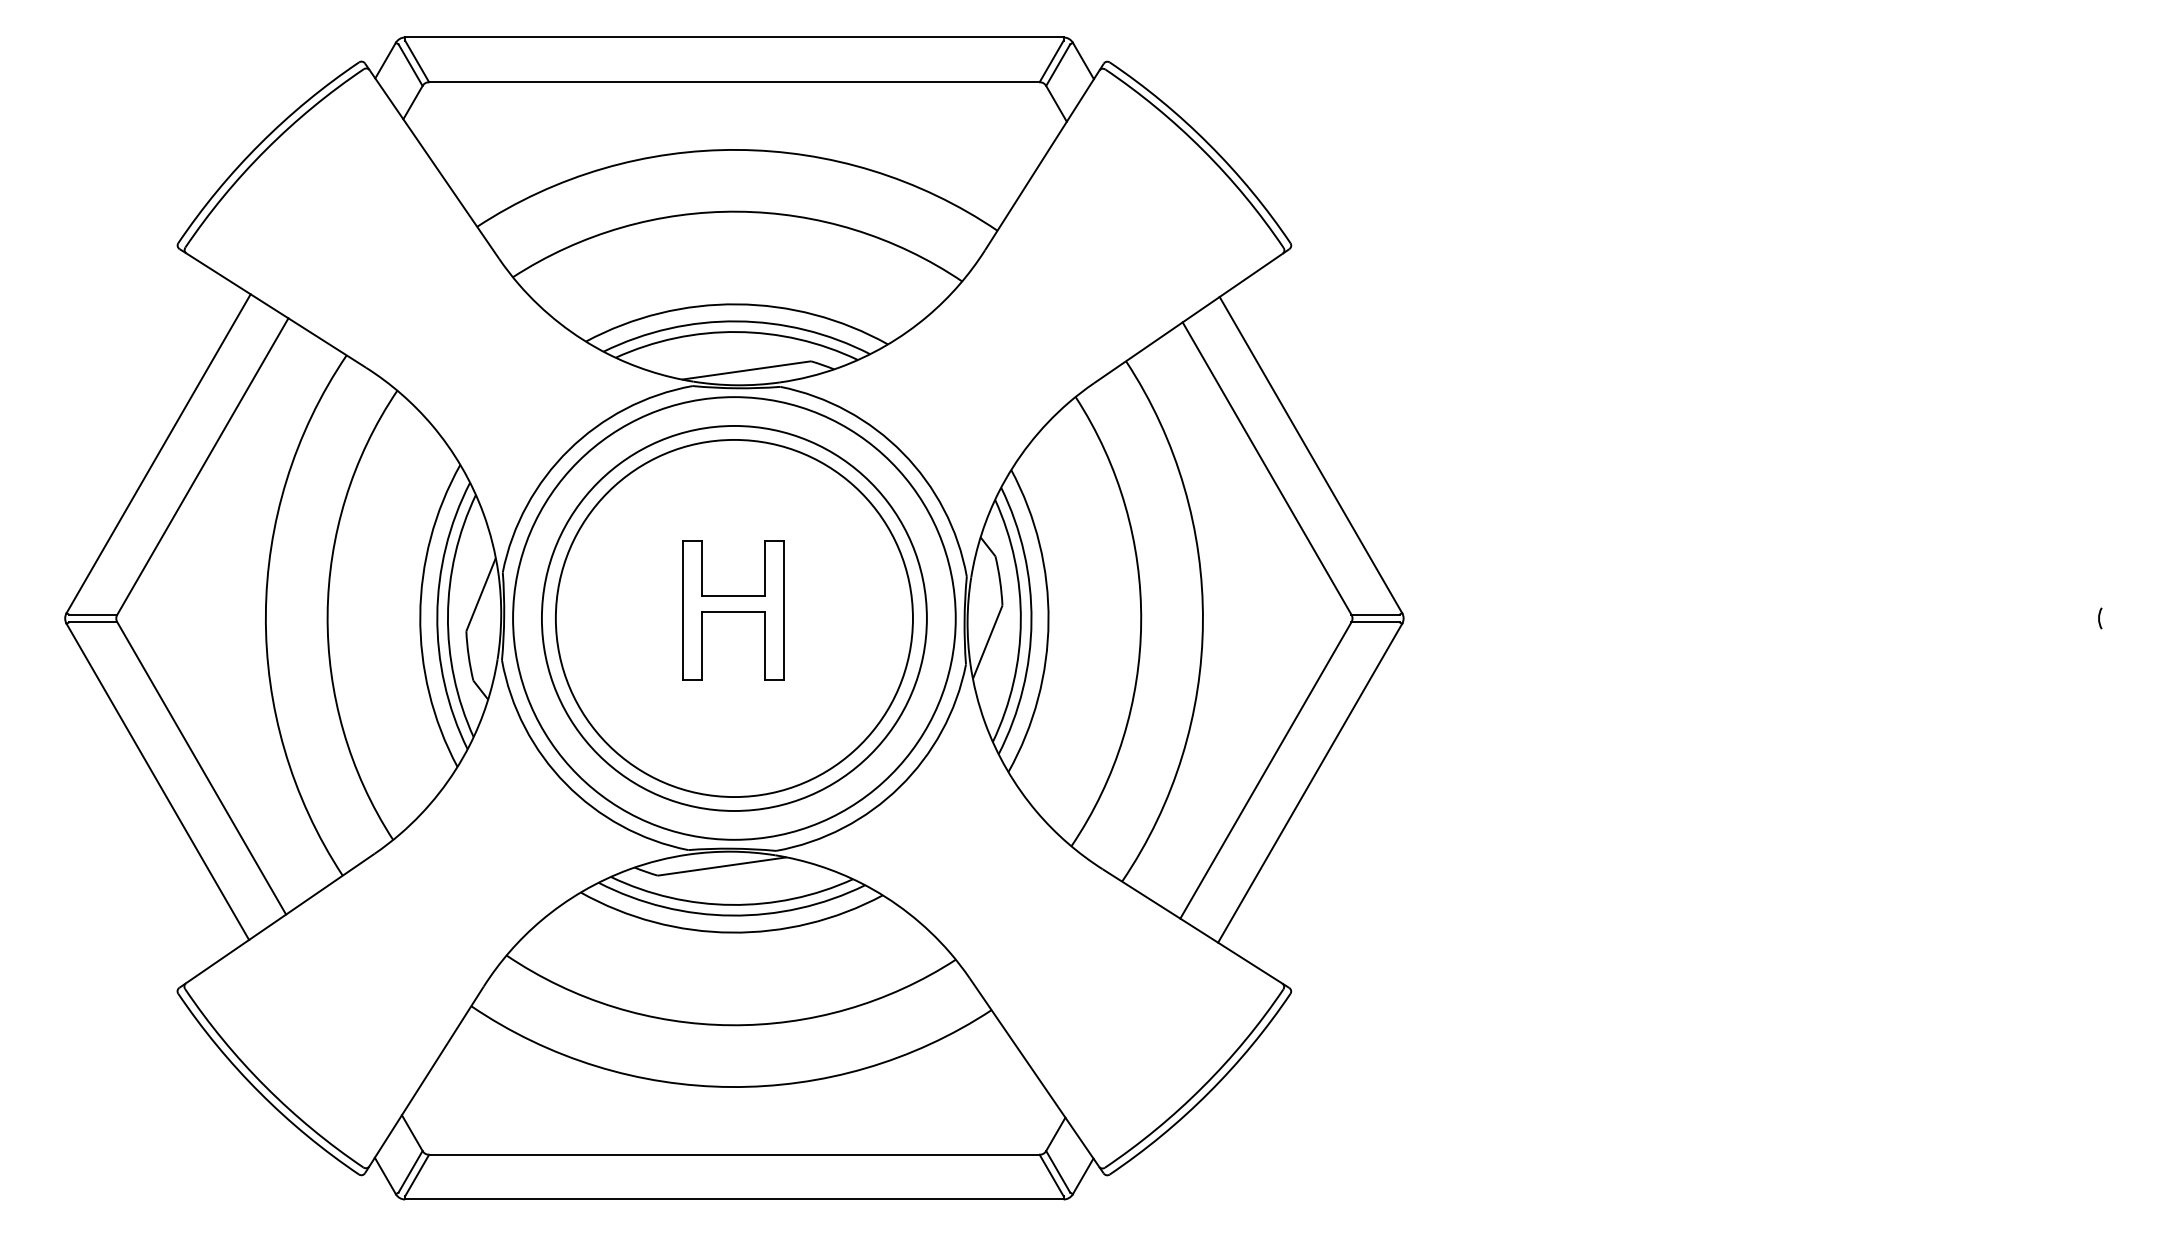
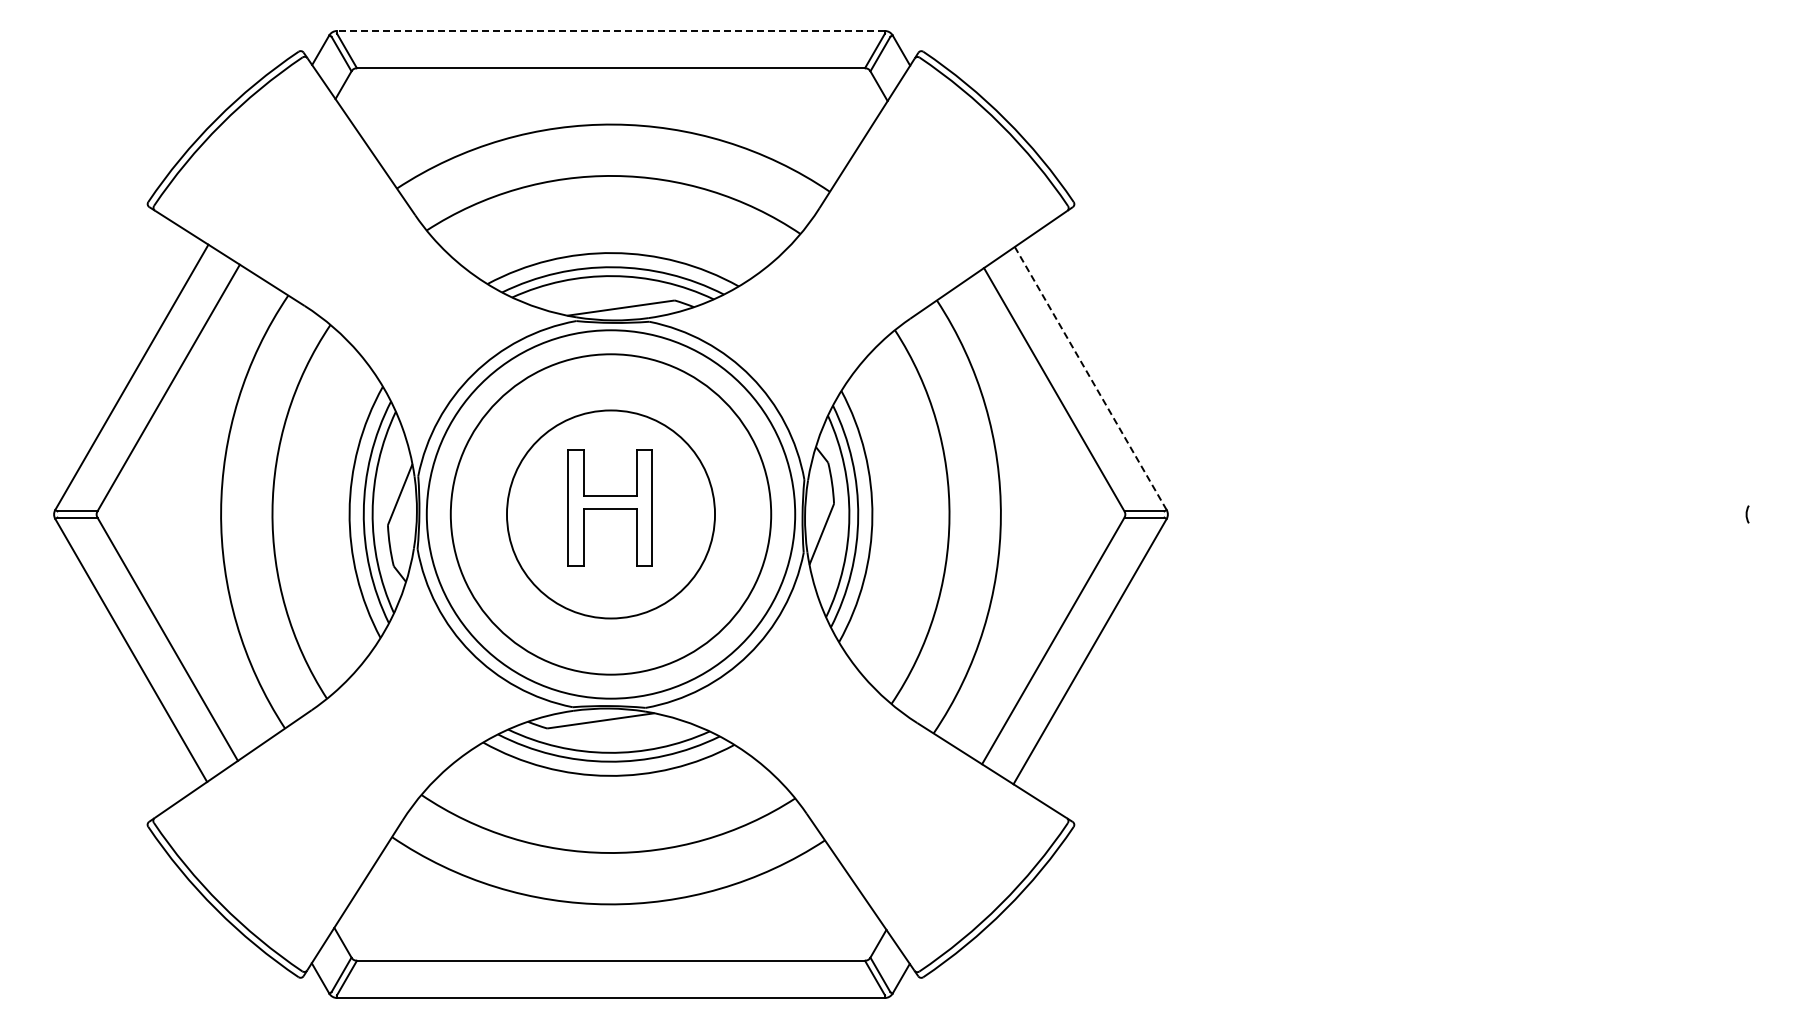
line: (733, 38) -> (610, 31), solid -> dashed
line: (1310, 455) -> (1090, 378), solid -> dashed
circle: (733, 618) -> (610, 514), size x0.7

